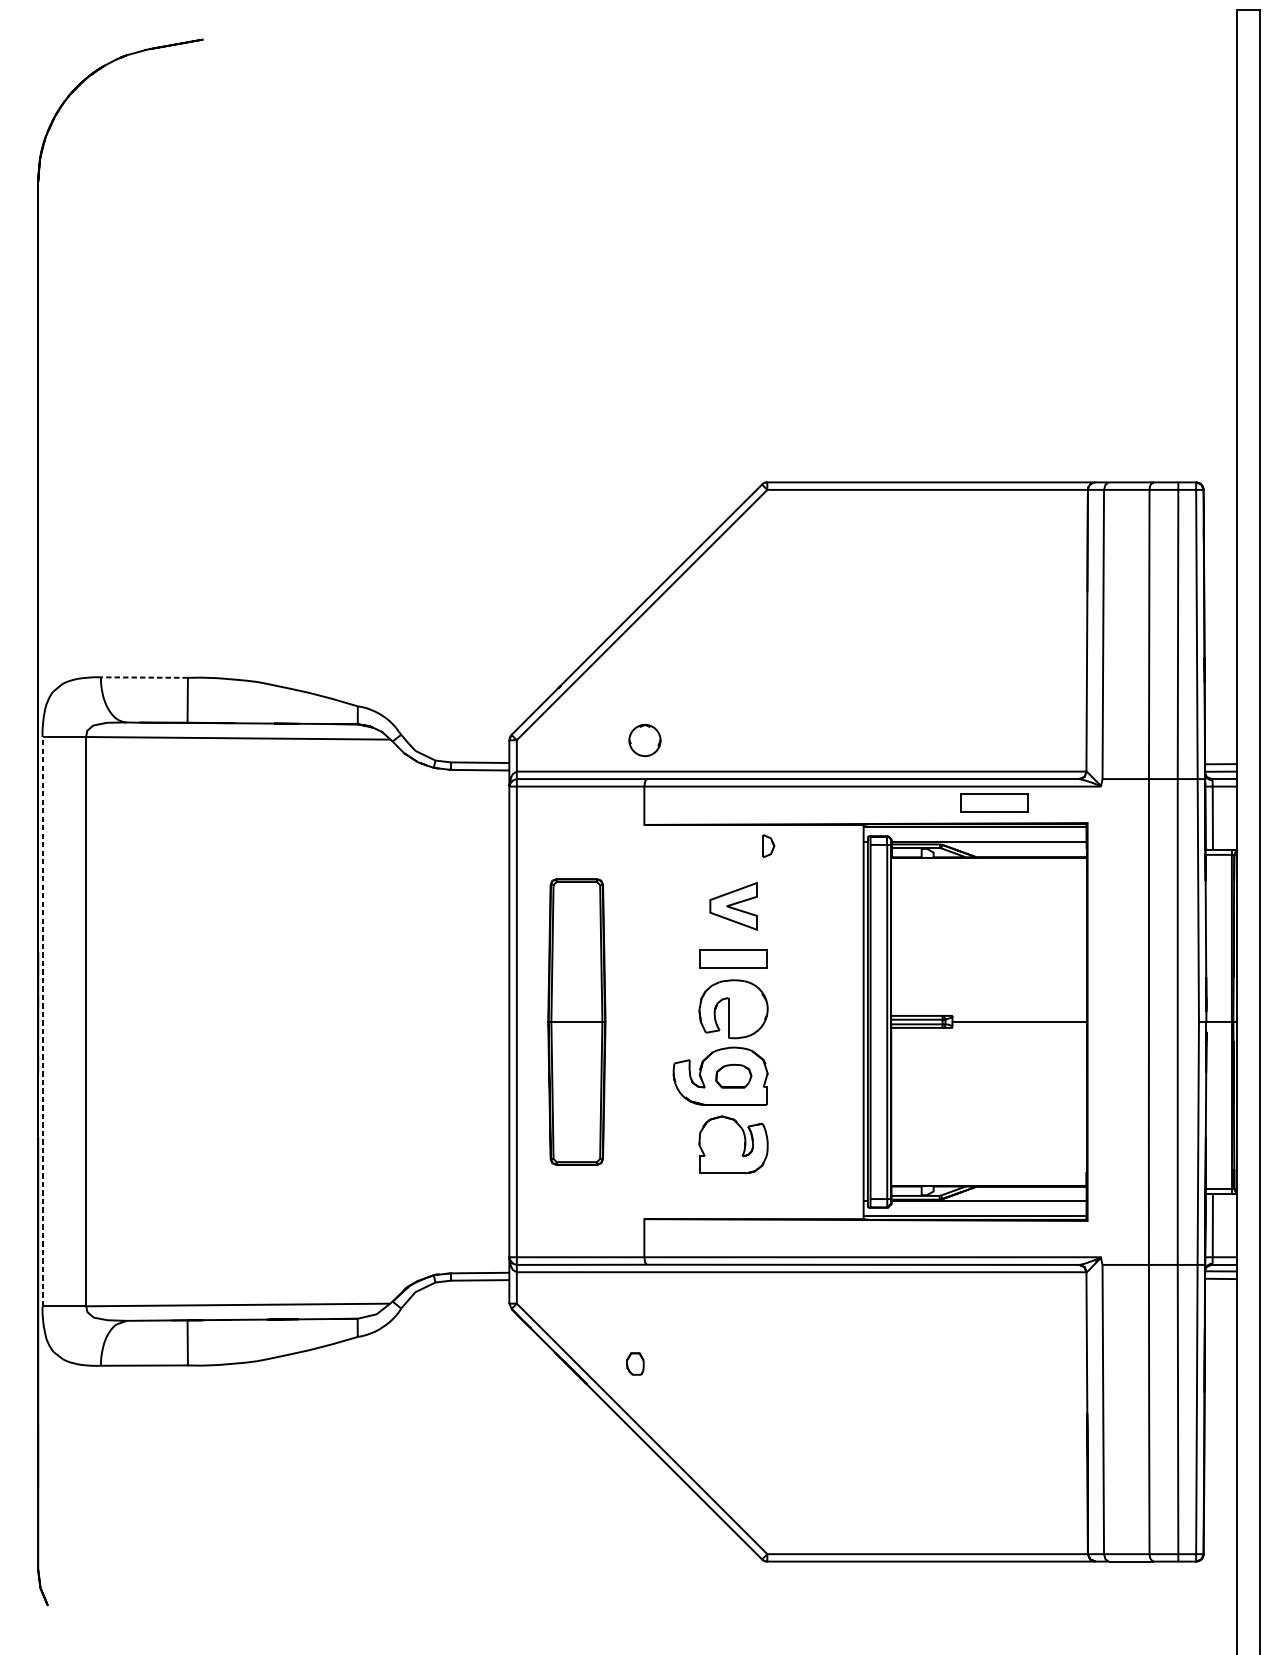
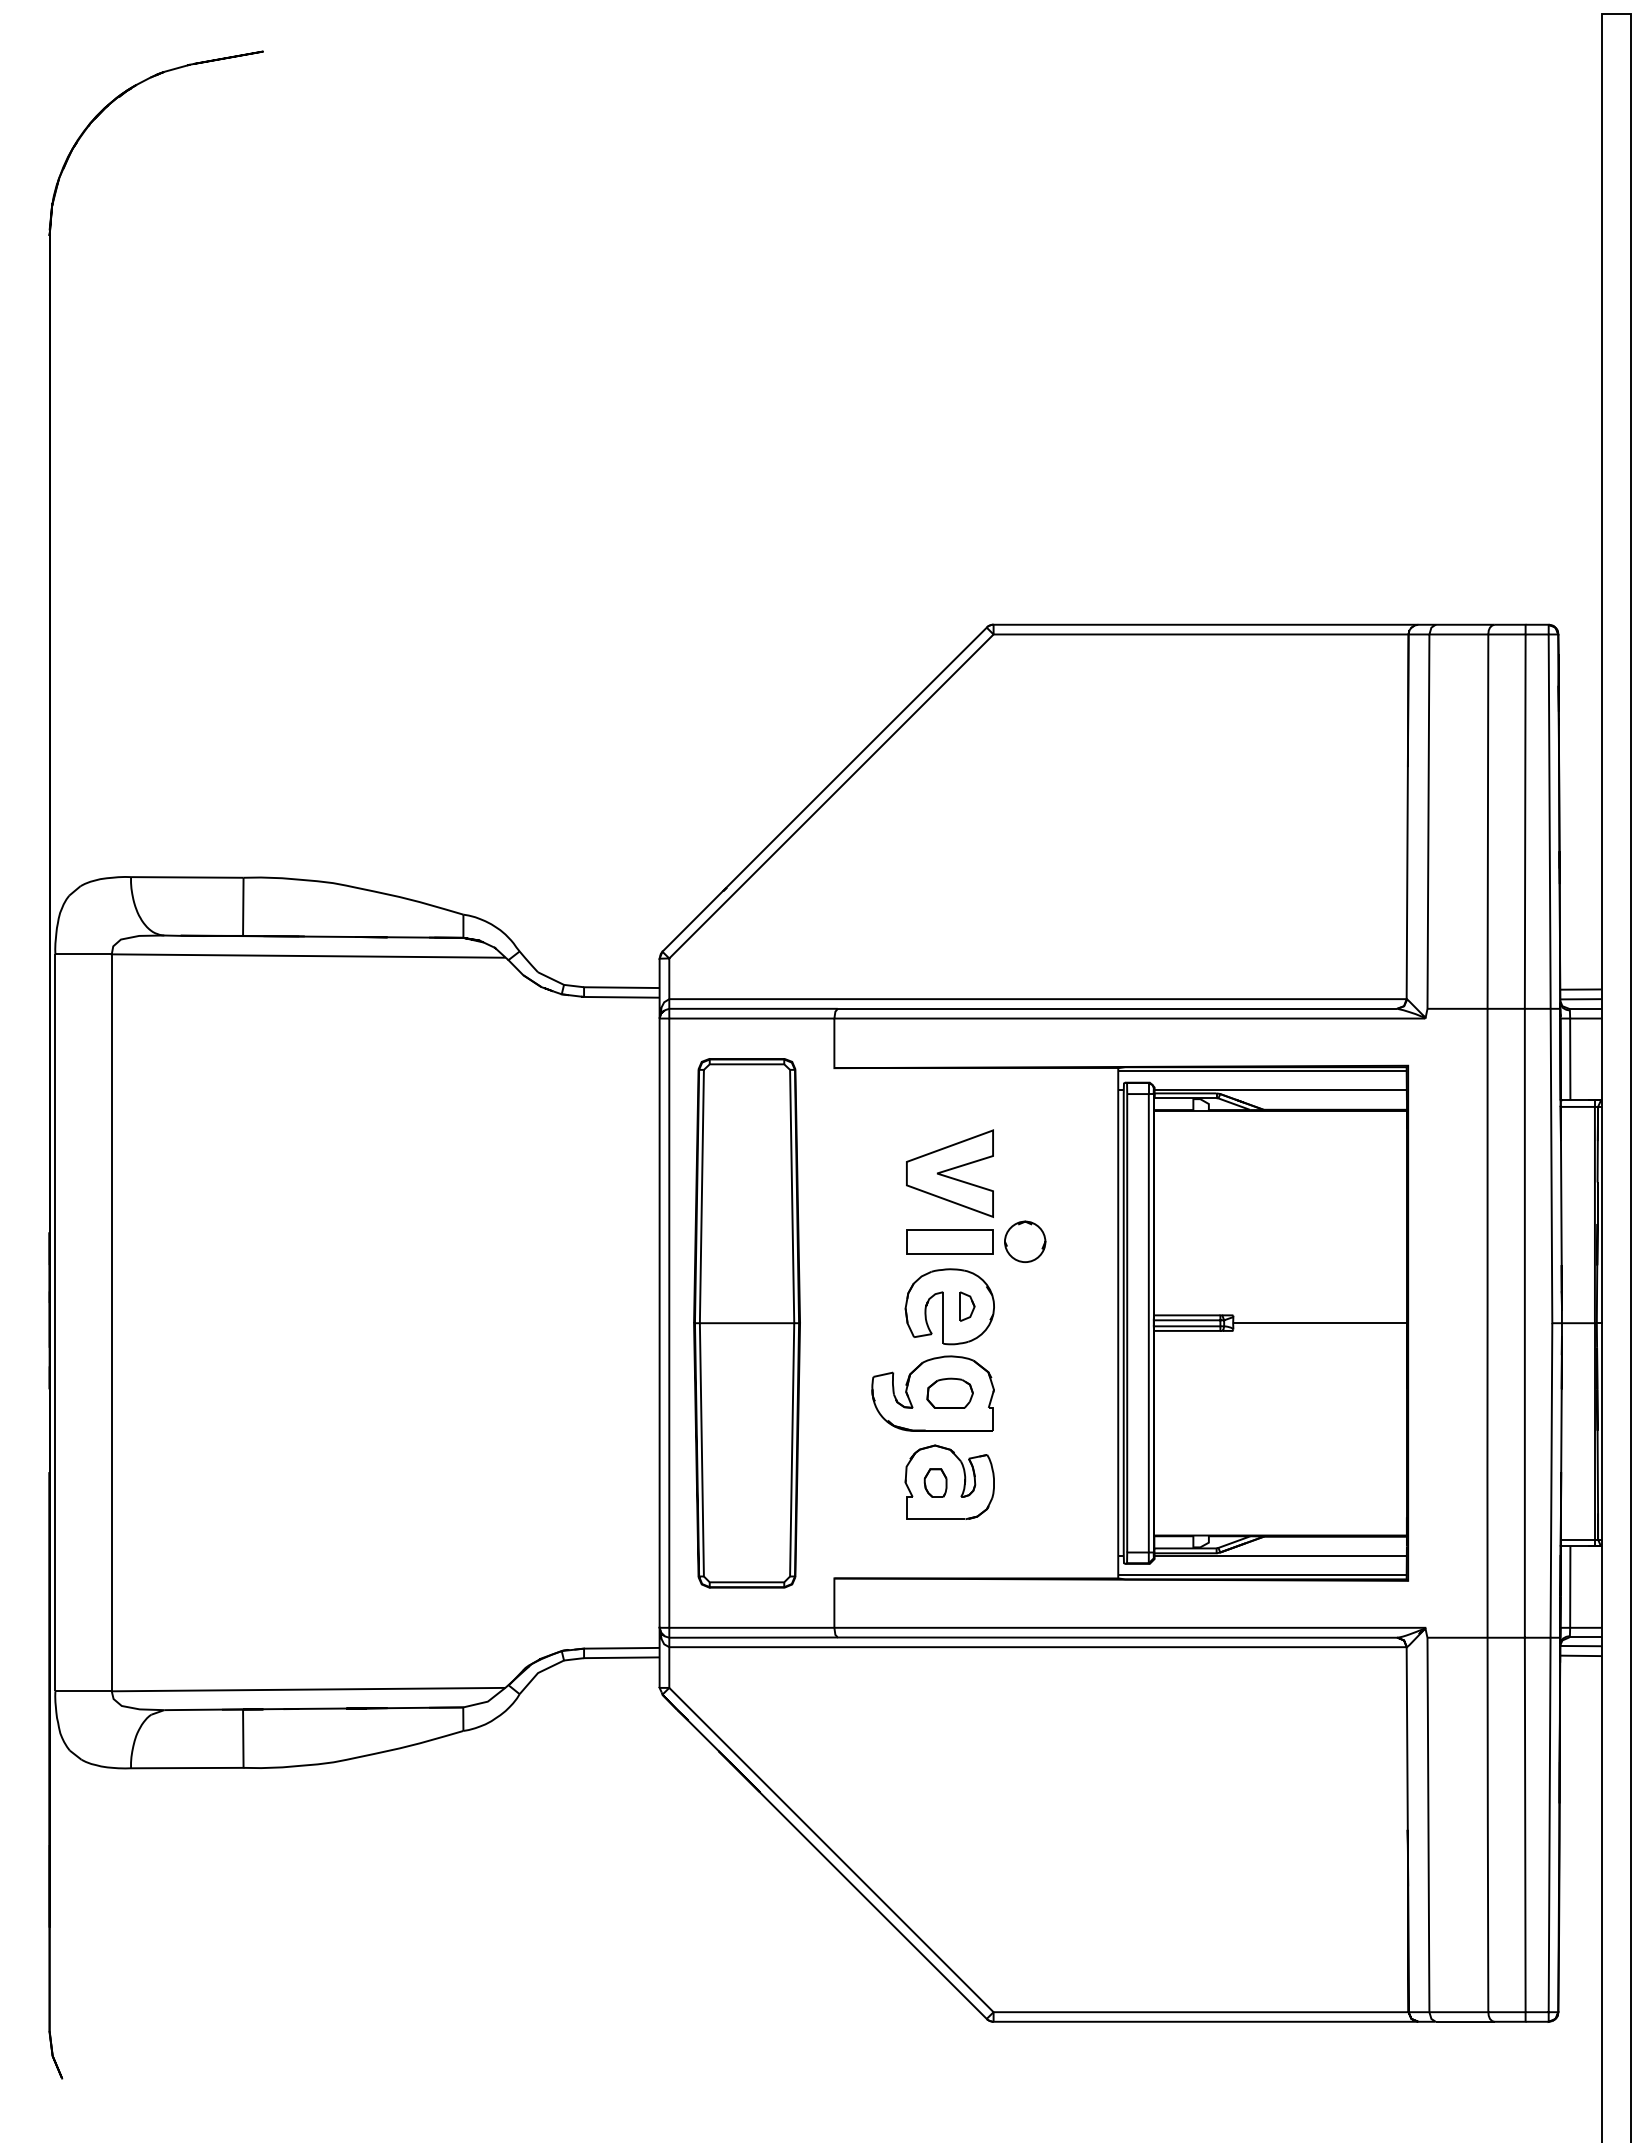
line: (143, 677) -> (186, 877), dashed -> solid
part: (645, 740) -> (1025, 1241), moved
part: (994, 802) -> (1287, 1039), removed
part: (768, 846) -> (967, 1306), moved
part: (733, 906) -> (949, 1173), size x1.43
line: (42, 1021) -> (55, 1322), dashed -> solid
part: (576, 1022) -> (746, 1323), size x1.43
part: (635, 1363) -> (935, 1482), moved

